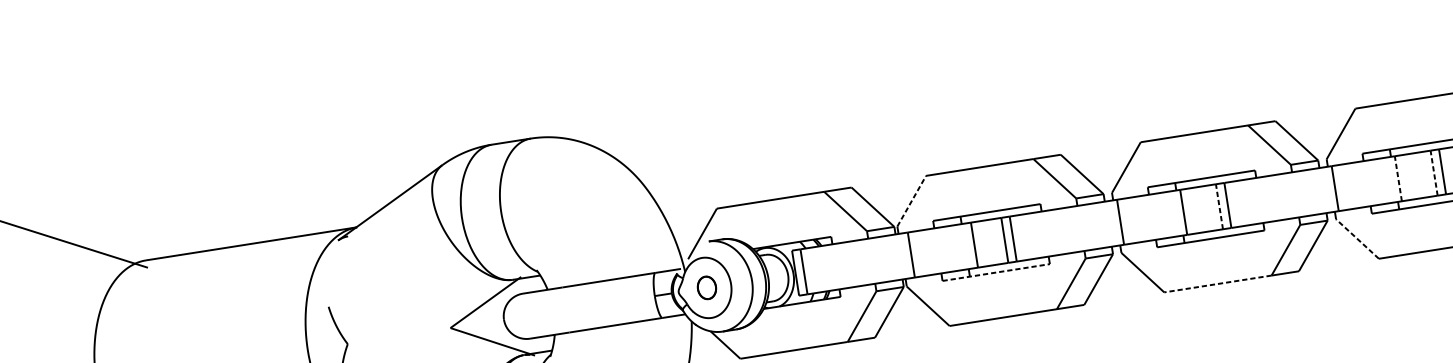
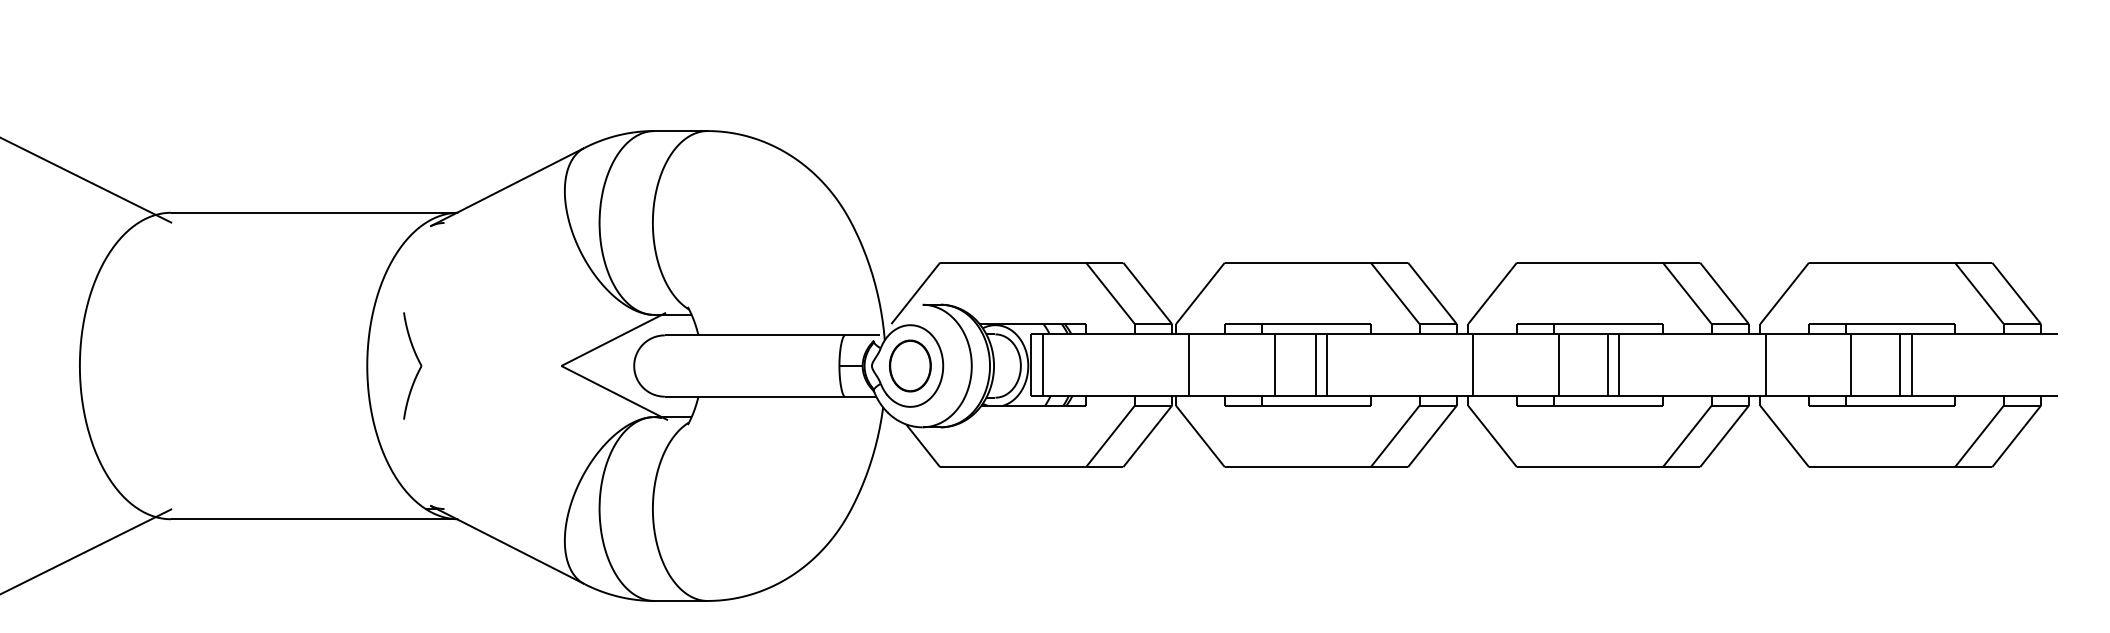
line: (1434, 172) -> (1900, 364), dashed -> solid
line: (1398, 178) -> (1851, 364), dashed -> solid
line: (911, 201) -> (1200, 293), dashed -> solid
line: (1219, 206) -> (1608, 364), dashed -> solid
line: (1357, 239) -> (1784, 436), dashed -> solid
line: (996, 272) -> (1298, 405), dashed -> solid
line: (1217, 284) -> (1589, 467), dashed -> solid
part: (706, 287) -> (910, 365), size x1.67

